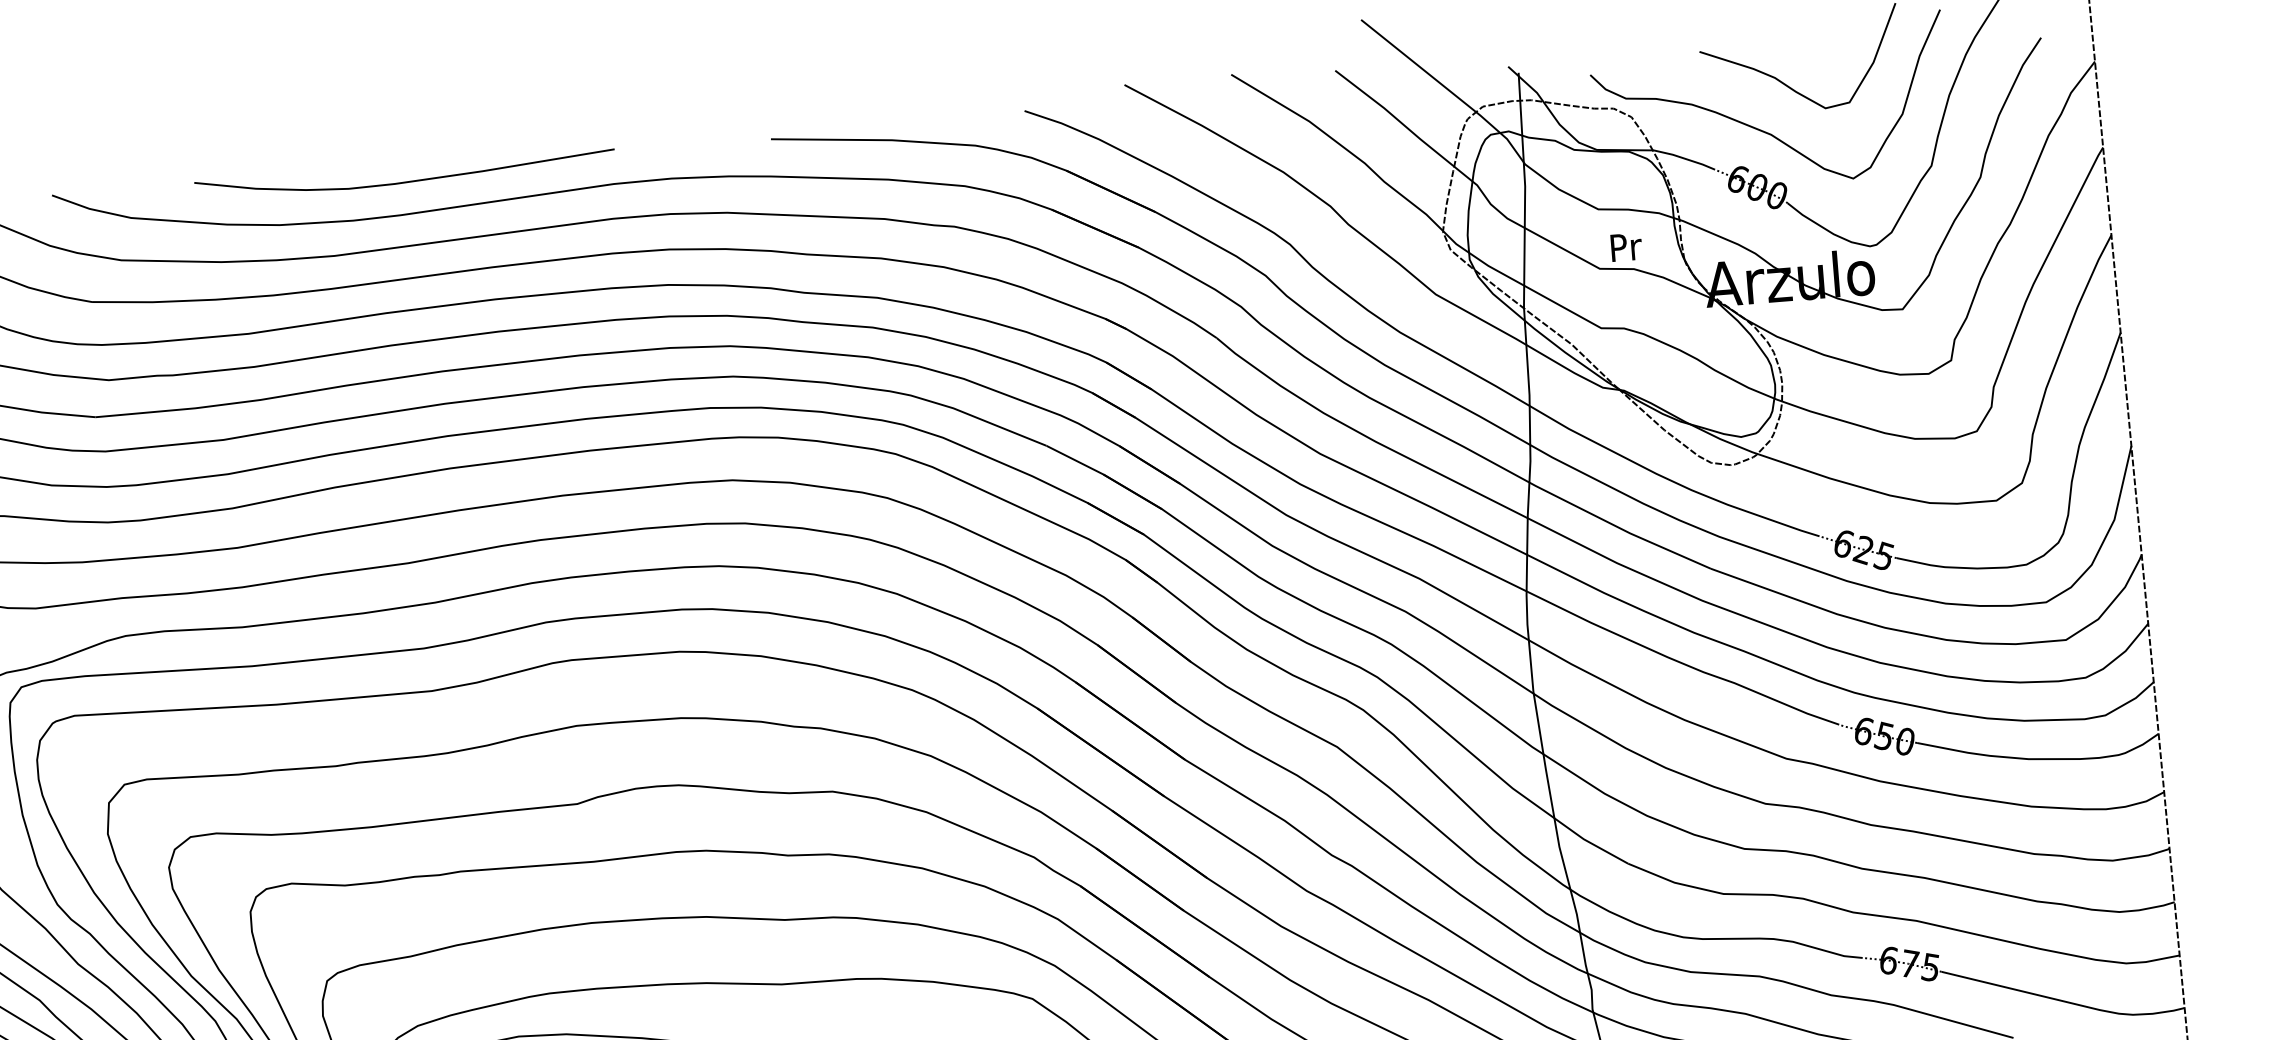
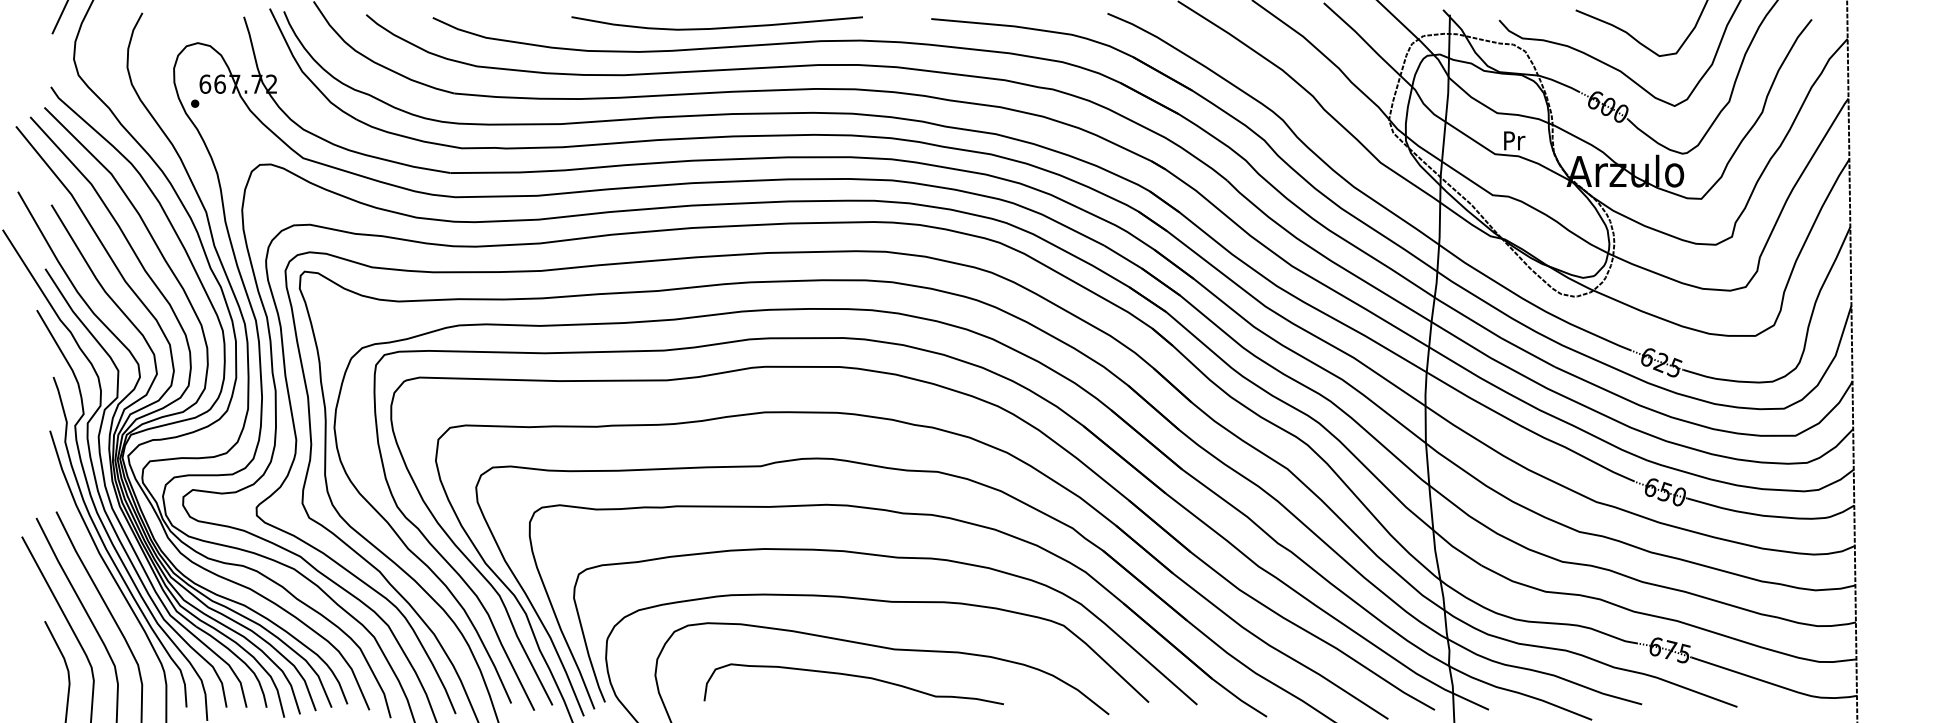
curve: (404, 181) -> (716, 27), moved

